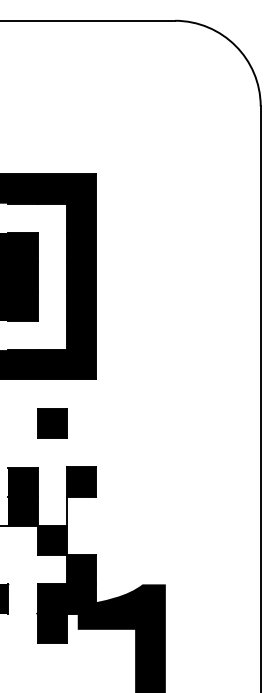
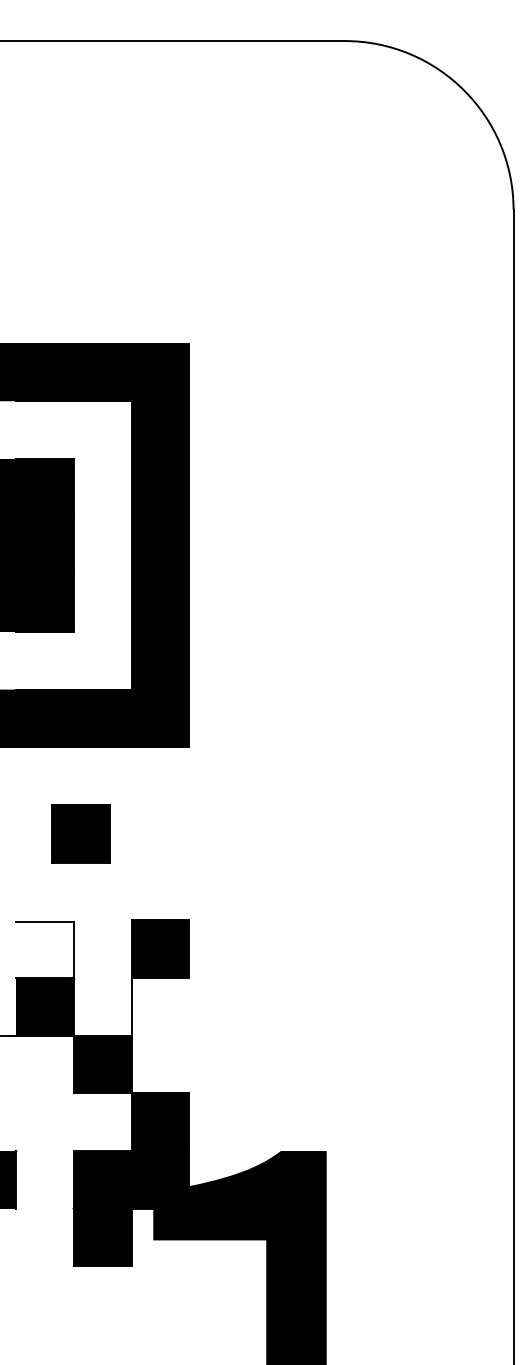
part: (52, 423) -> (81, 834), moved
fill: (22, 482) -> (44, 950), removed

